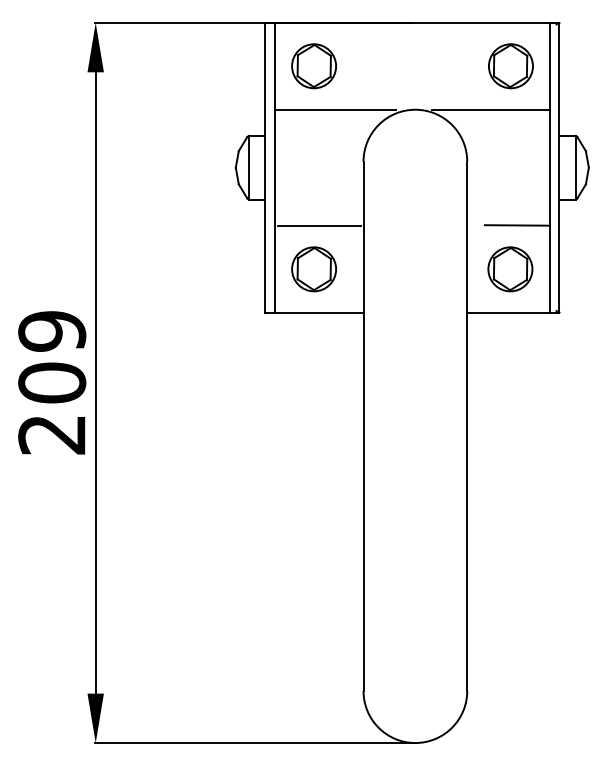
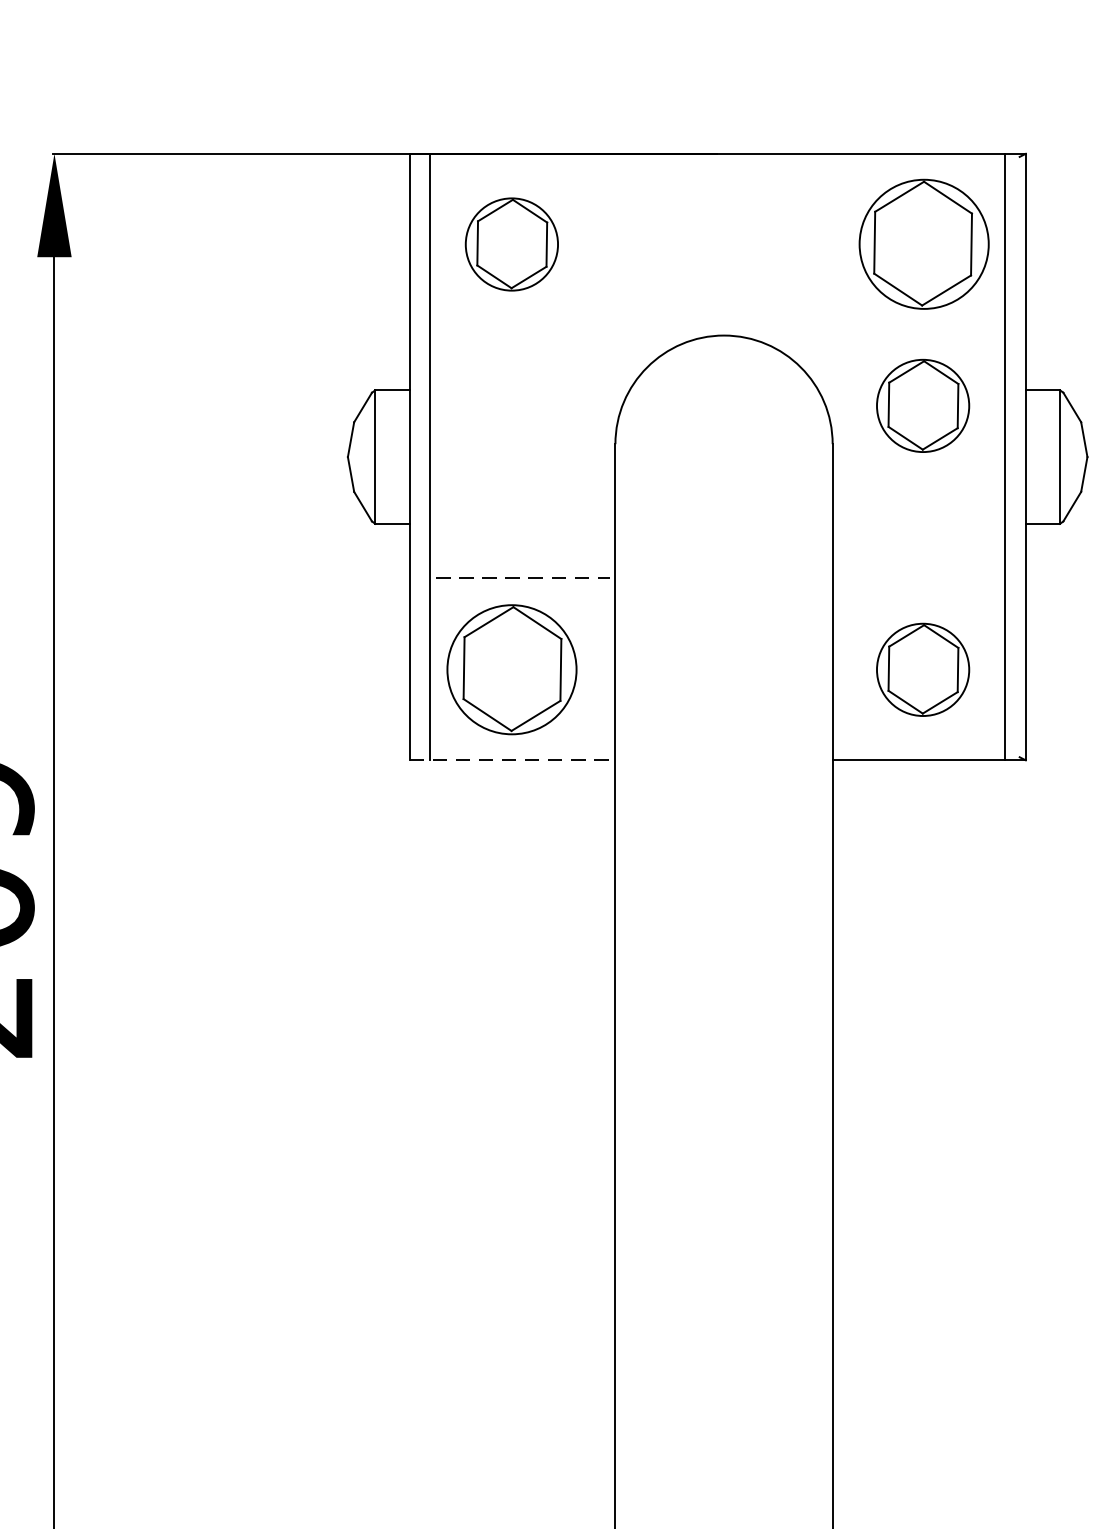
part: (510, 66) -> (923, 244), size x1.4
line: (335, 109) -> (556, 335), removed
line: (490, 109) -> (881, 335), removed
part: (510, 143) -> (923, 406), added
line: (319, 225) -> (523, 578), solid -> dashed
line: (516, 225) -> (935, 578), removed
part: (313, 269) -> (510, 670), size x1.4
line: (315, 312) -> (514, 760), solid -> dashed

